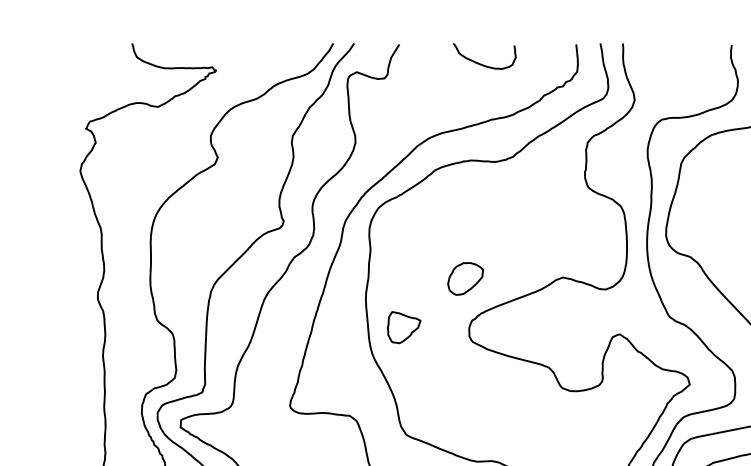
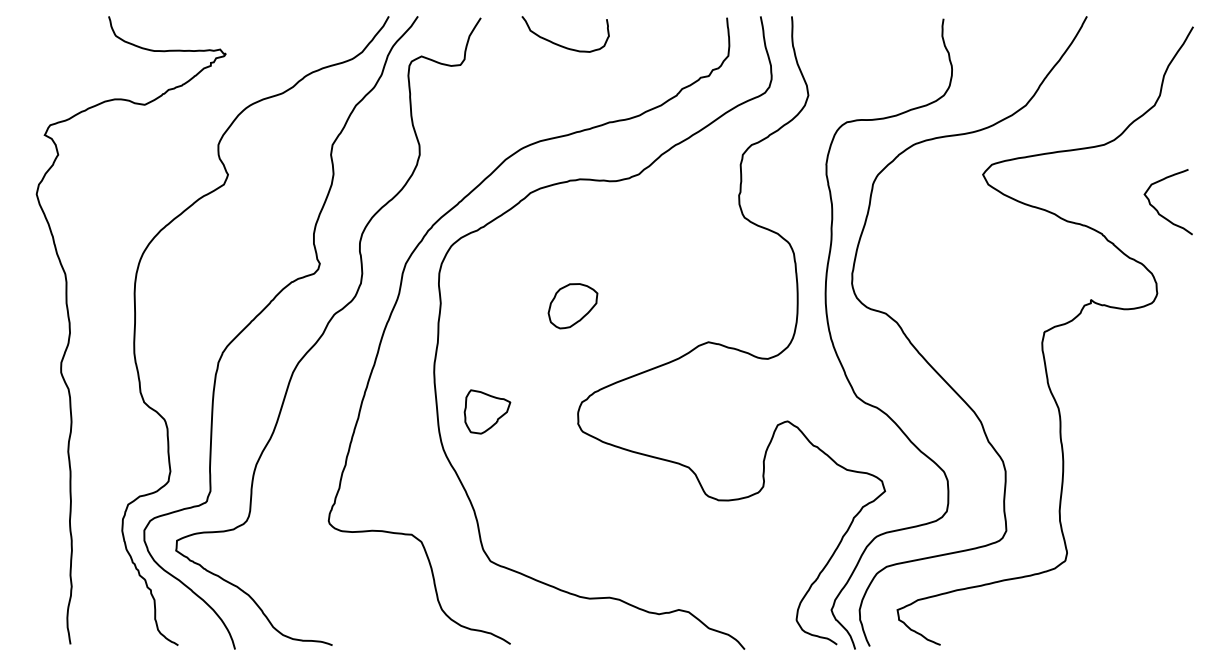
curve: (482, 64) -> (562, 45), moved
part: (465, 279) -> (572, 306), moved

